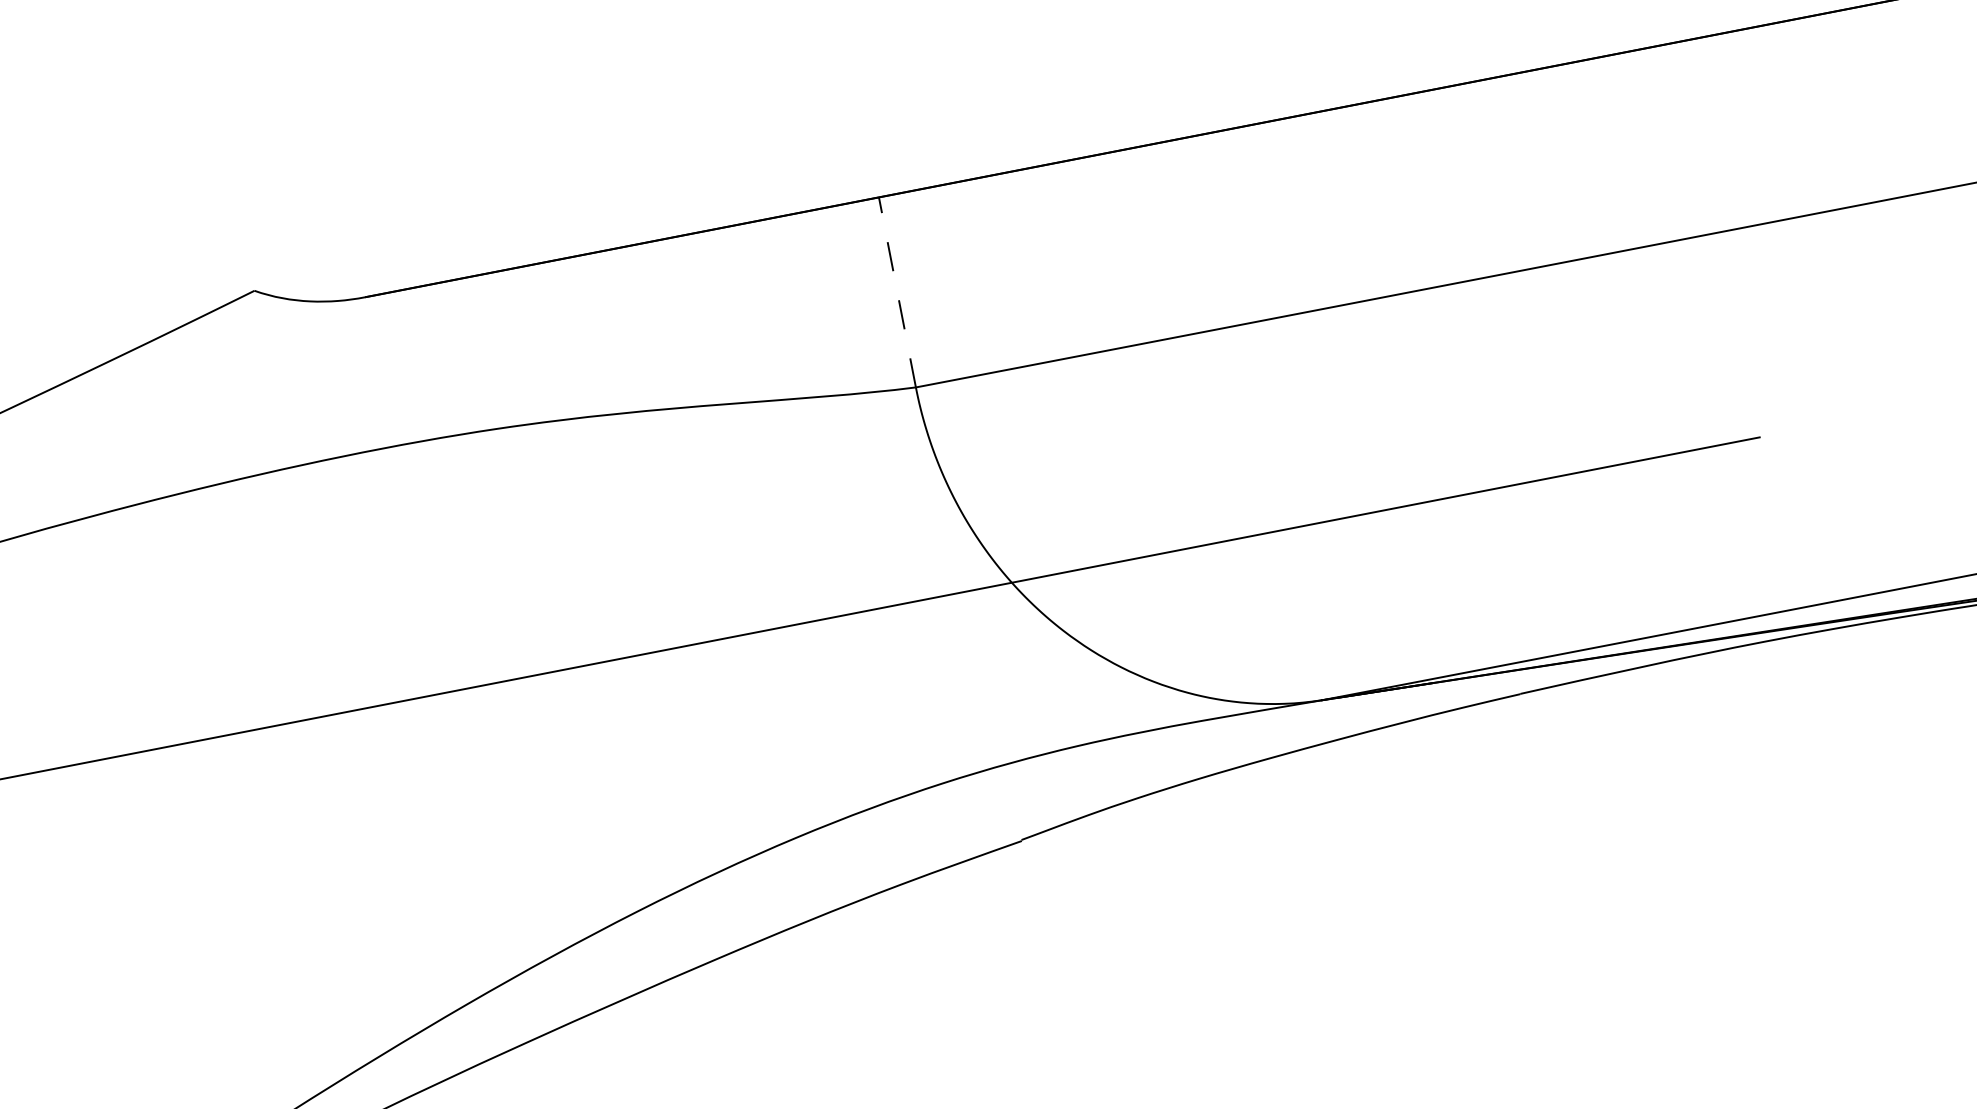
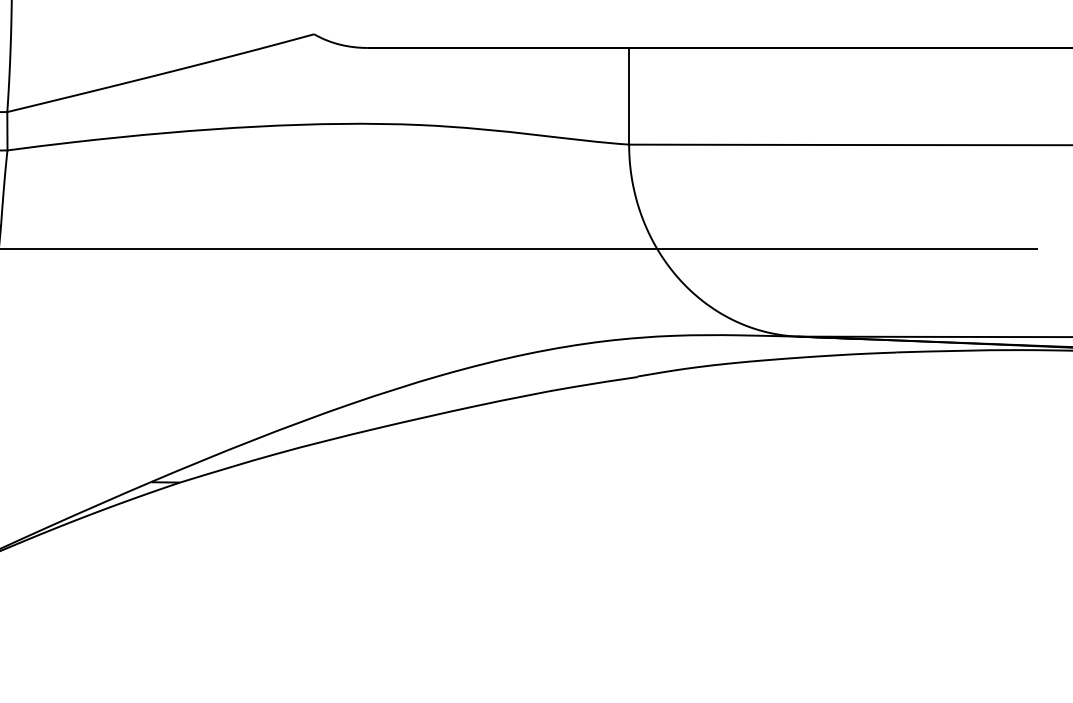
line: (897, 290) -> (629, 95), dashed -> solid

